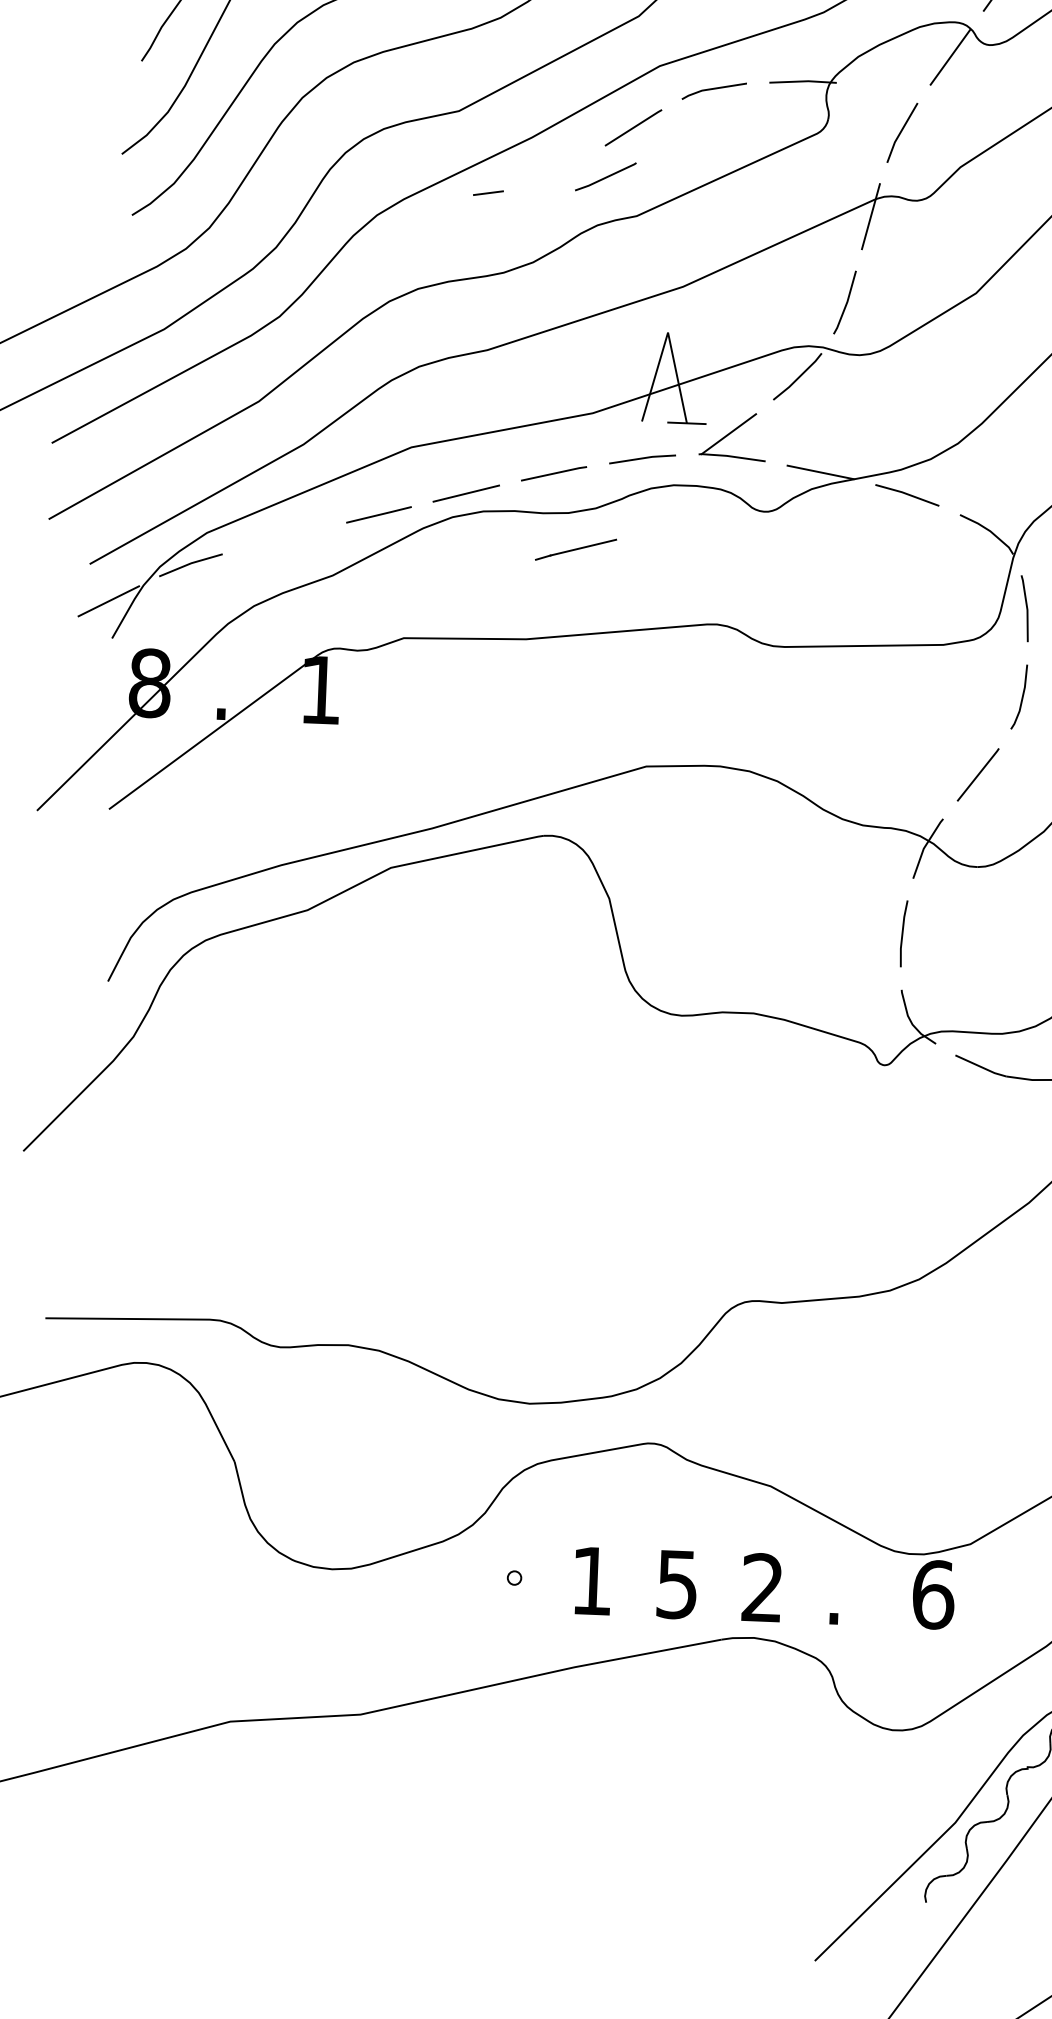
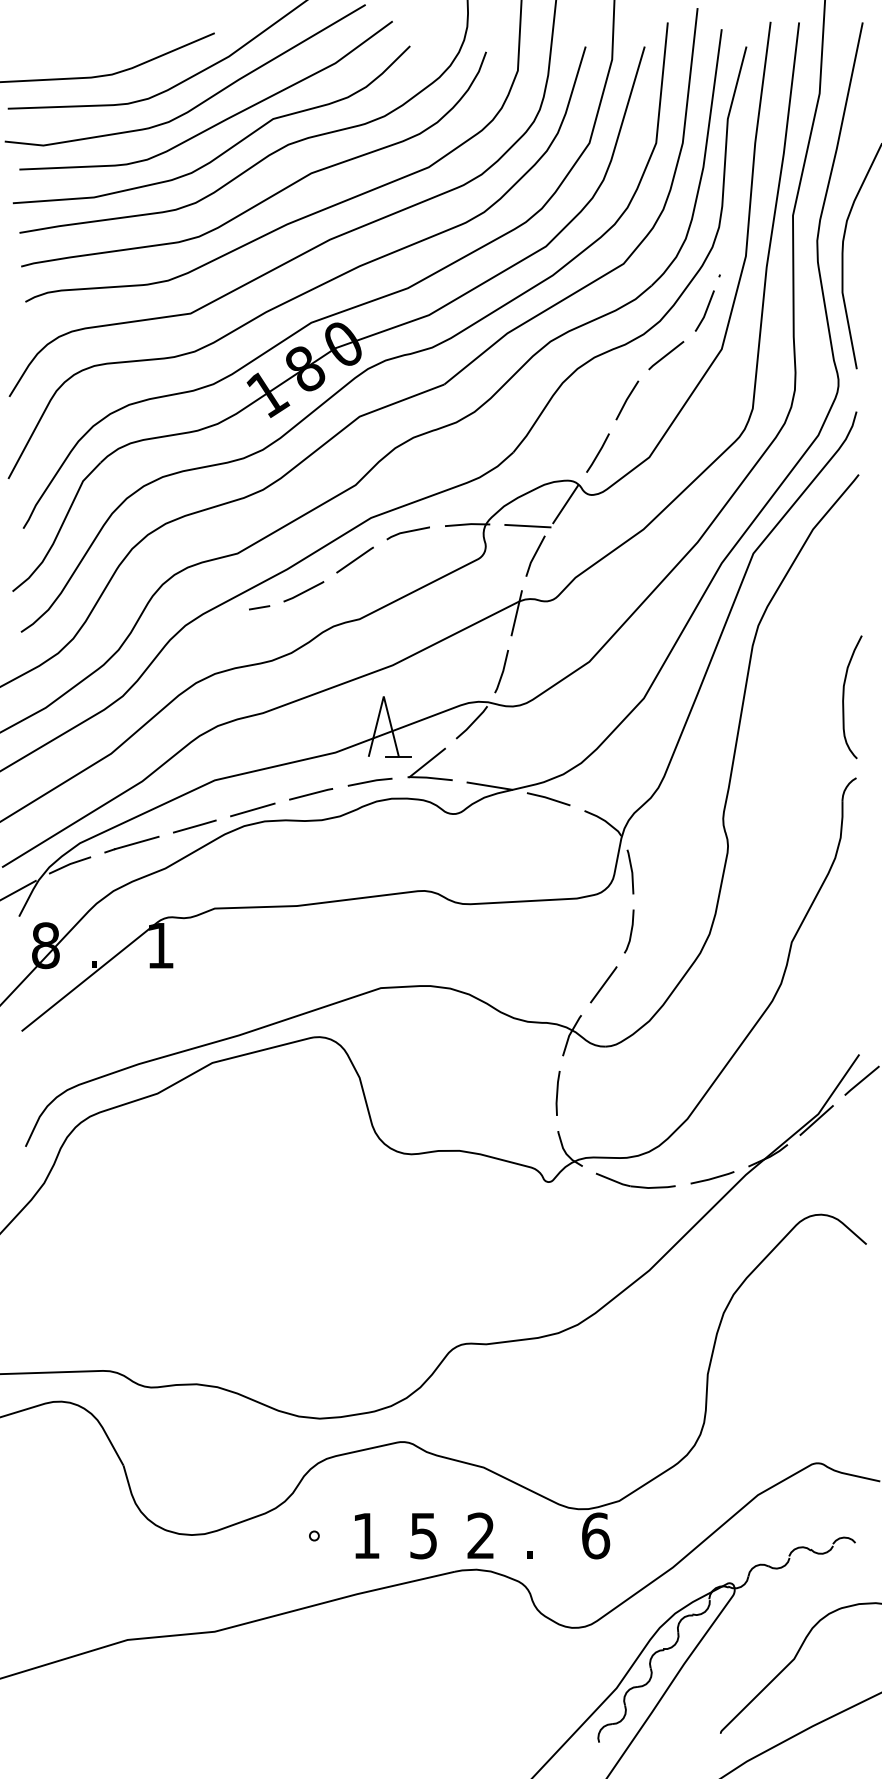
line: (892, 86) -> (527, 525), added
line: (605, 176) -> (303, 591), moved
line: (575, 549) -> (131, 844), moved

